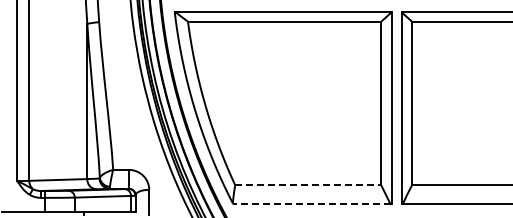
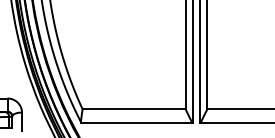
line: (308, 185) -> (134, 109), dashed -> solid
line: (311, 204) -> (136, 122), dashed -> solid

